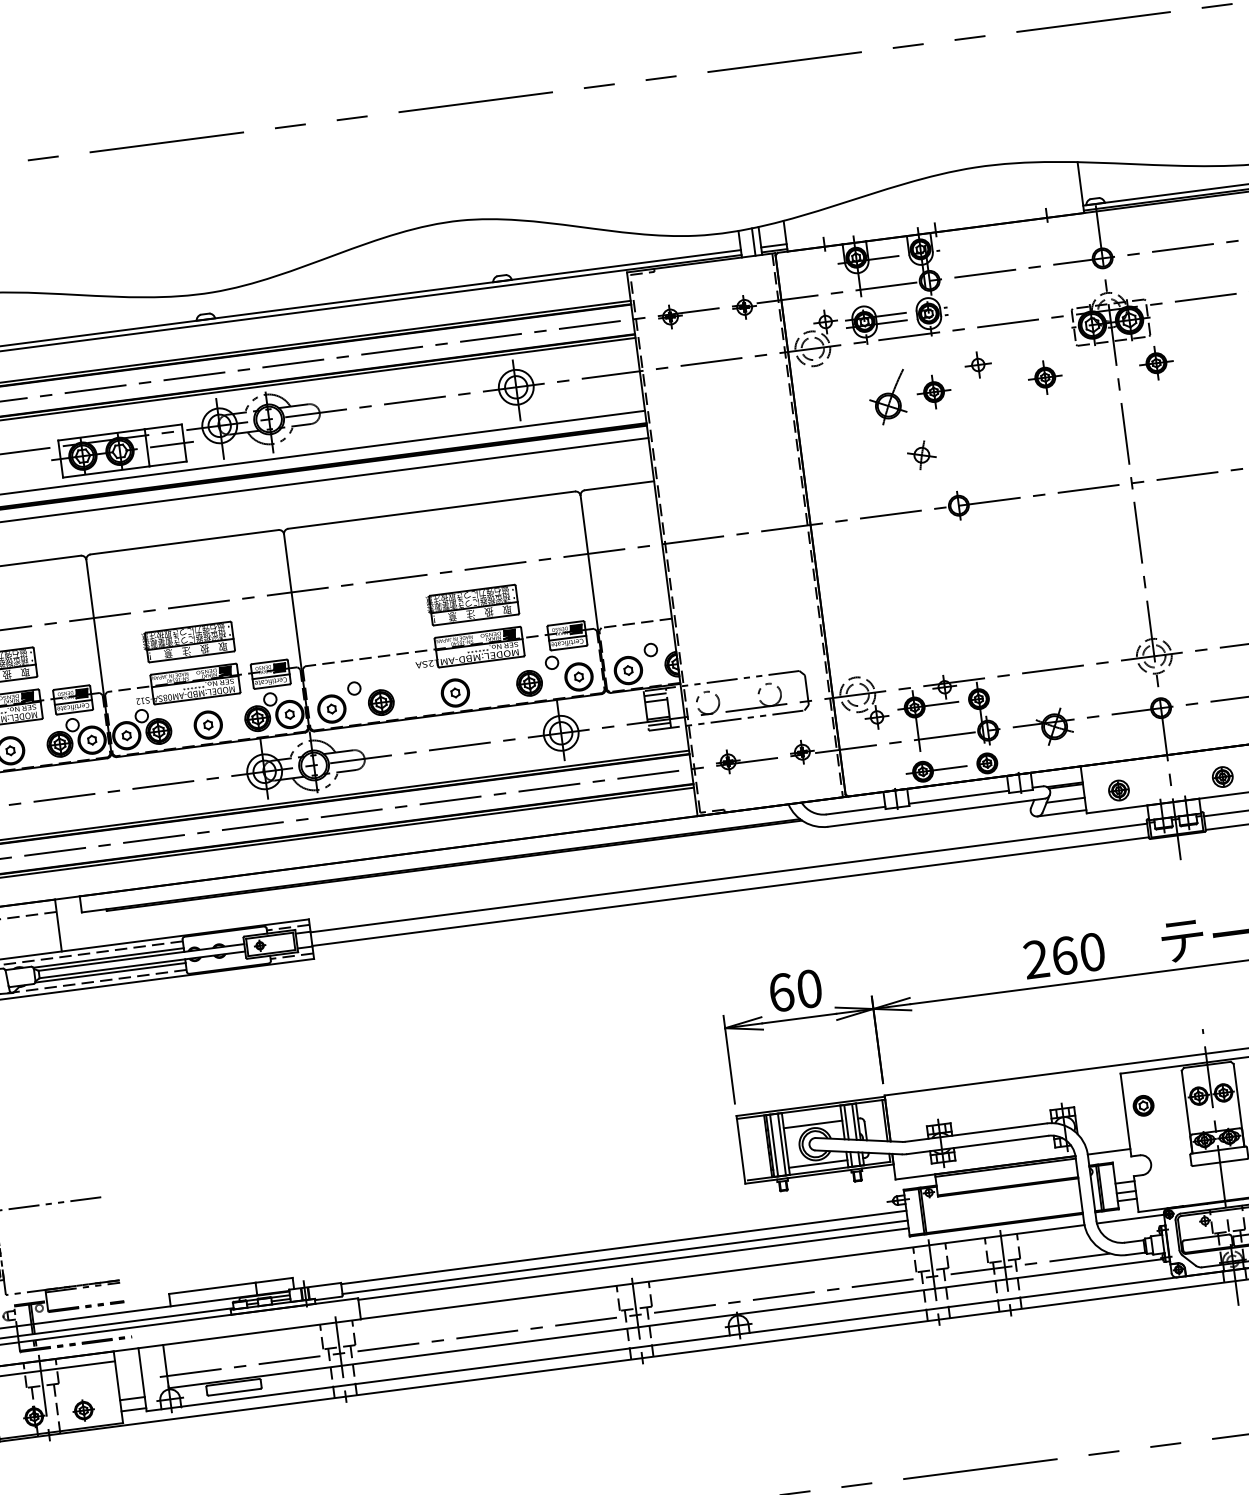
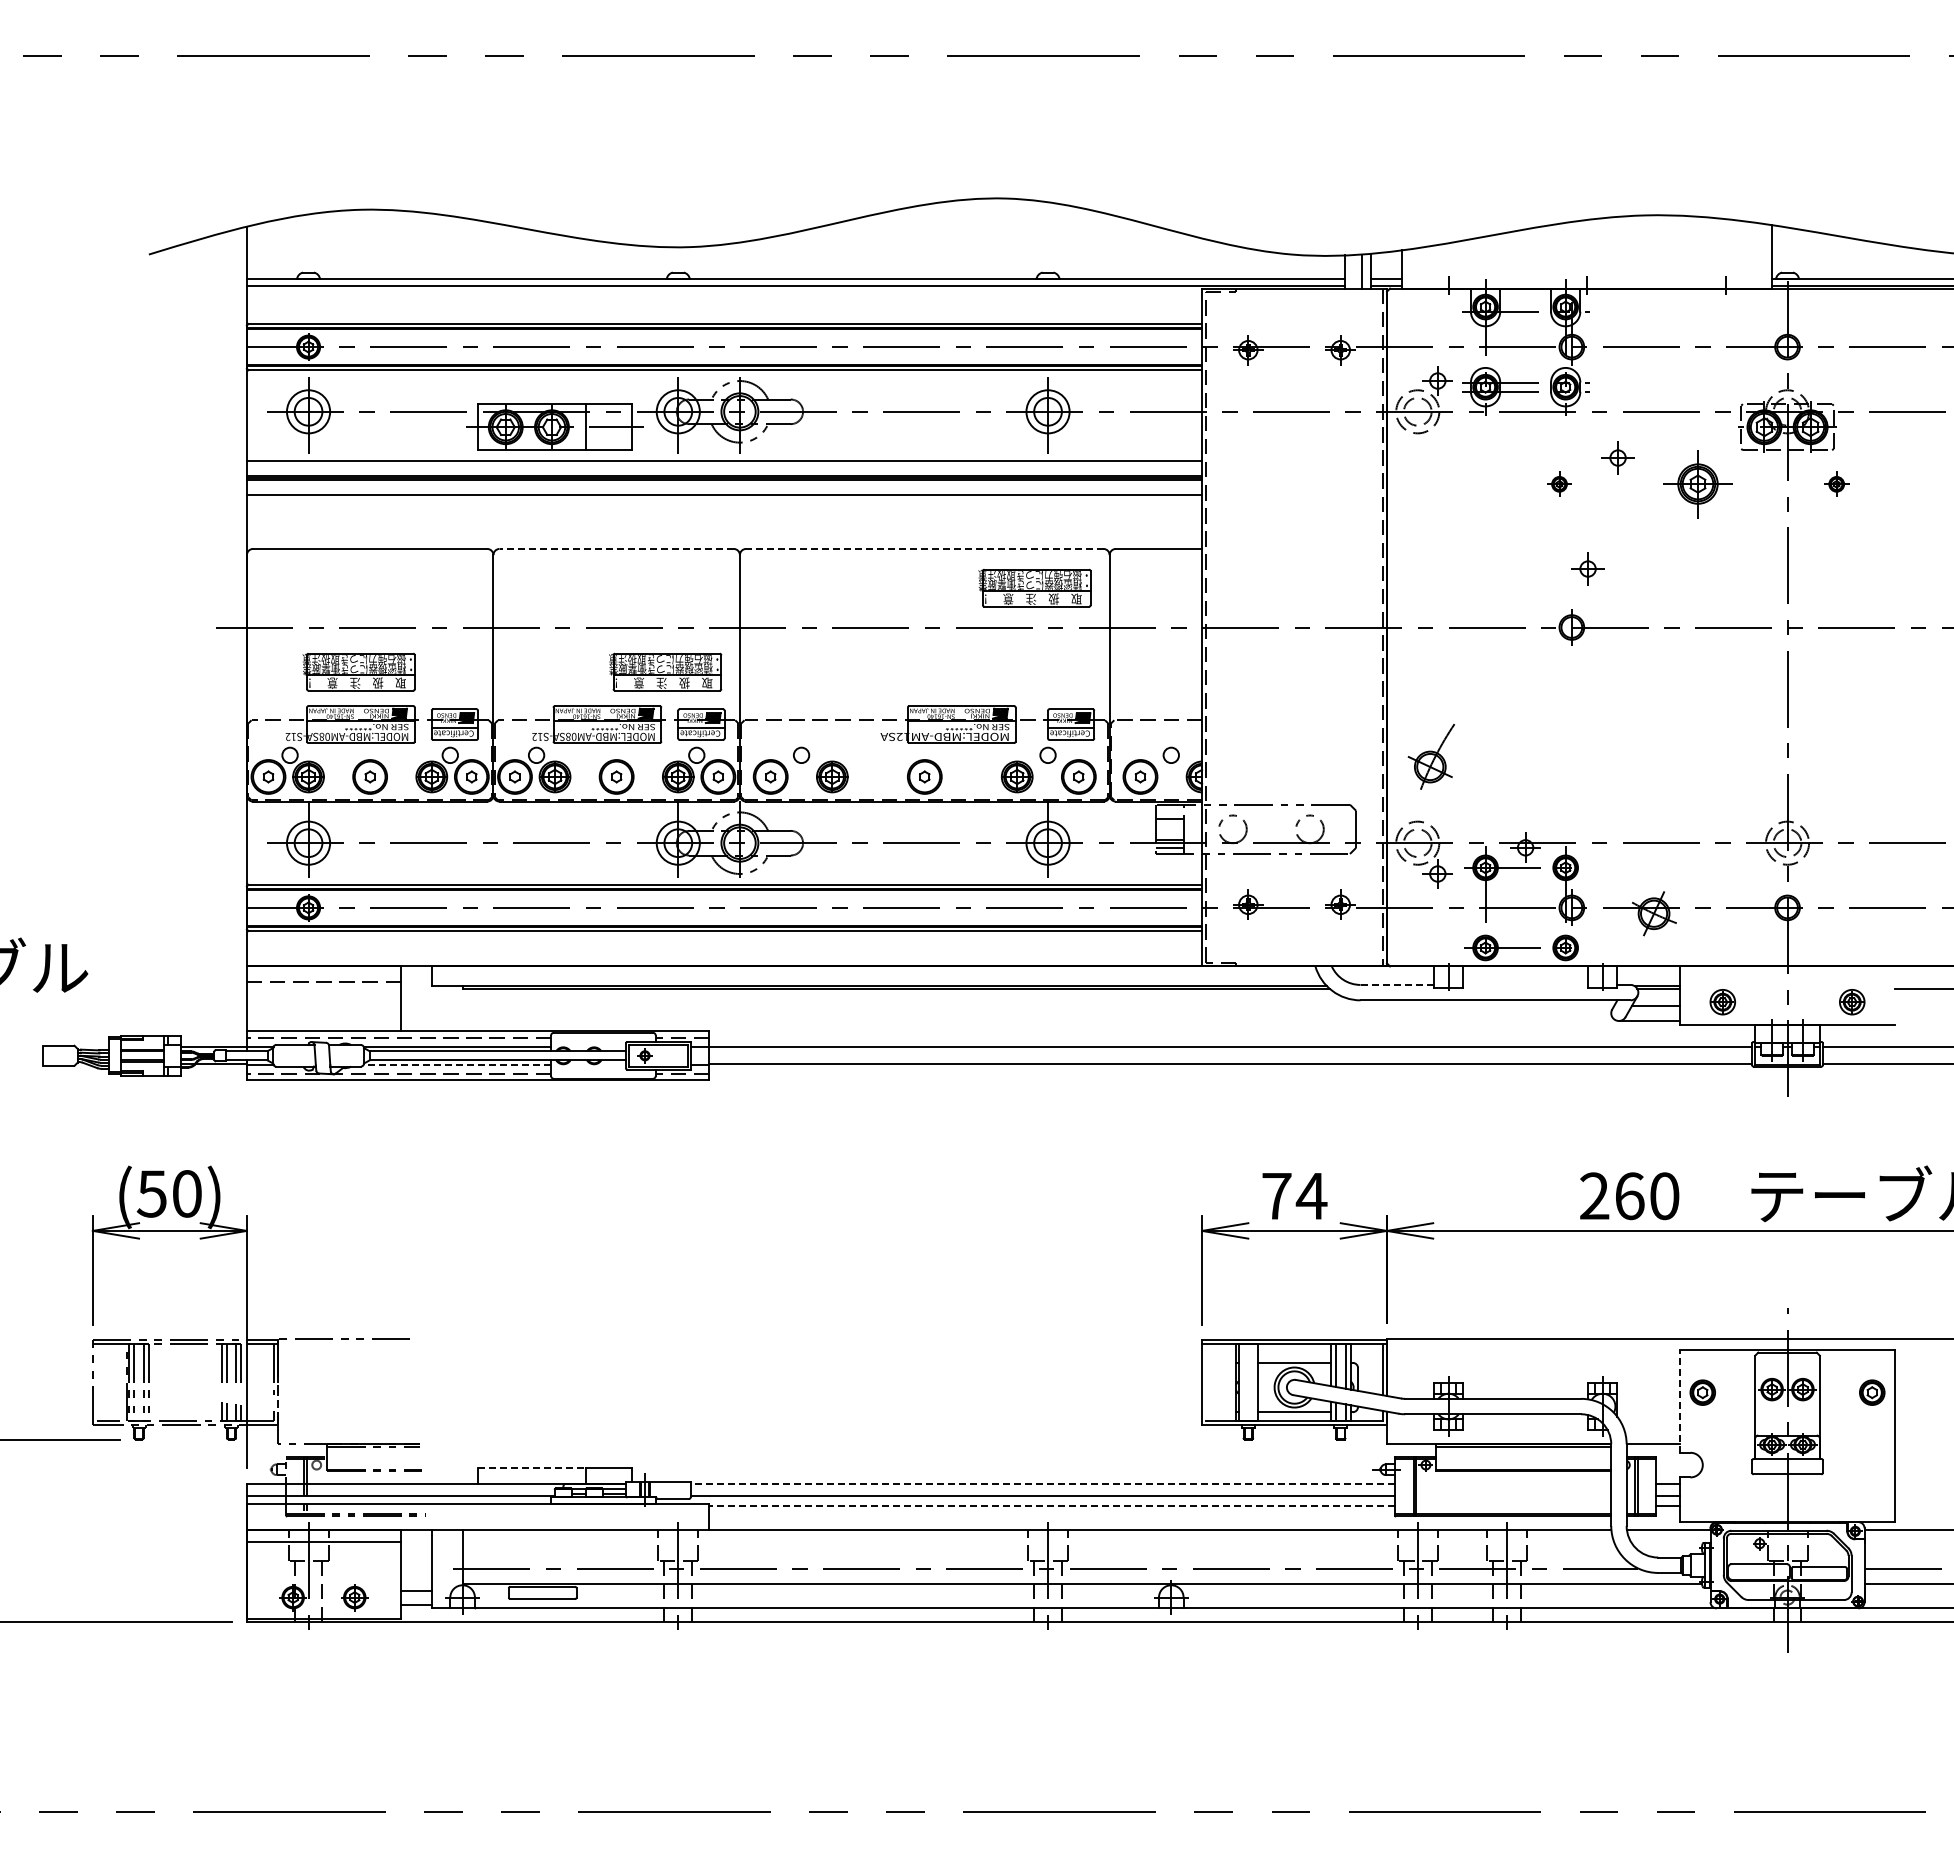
part: (1156, 363) -> (1836, 484), size x0.6
part: (1045, 377) -> (1698, 484), size x1.6
part: (934, 392) -> (1559, 484), size x0.6
part: (888, 397) -> (1431, 756), moved
part: (921, 455) -> (1534, 559), removed
part: (965, 456) -> (1587, 568), added
line: (431, 509) -> (924, 548), solid -> dashed
line: (184, 541) -> (616, 548), solid -> dashed
part: (472, 604) -> (1034, 587), moved
part: (188, 641) -> (665, 671), moved
line: (655, 694) -> (1169, 810), removed
line: (958, 796) -> (1525, 984), removed
line: (856, 810) -> (1397, 984), solid -> dashed
line: (110, 973) -> (457, 1065), solid -> dashed
text: (795, 991) -> (1294, 1196), 60 -> 74
line: (1125, 1115) -> (1679, 1401), solid -> dashed
line: (782, 1144) -> (1253, 1382), removed
line: (774, 1145) -> (1243, 1382), removed
line: (623, 1247) -> (1042, 1483), solid -> dashed
line: (632, 1264) -> (1051, 1505), solid -> dashed
line: (212, 1288) -> (531, 1468), solid -> dashed

